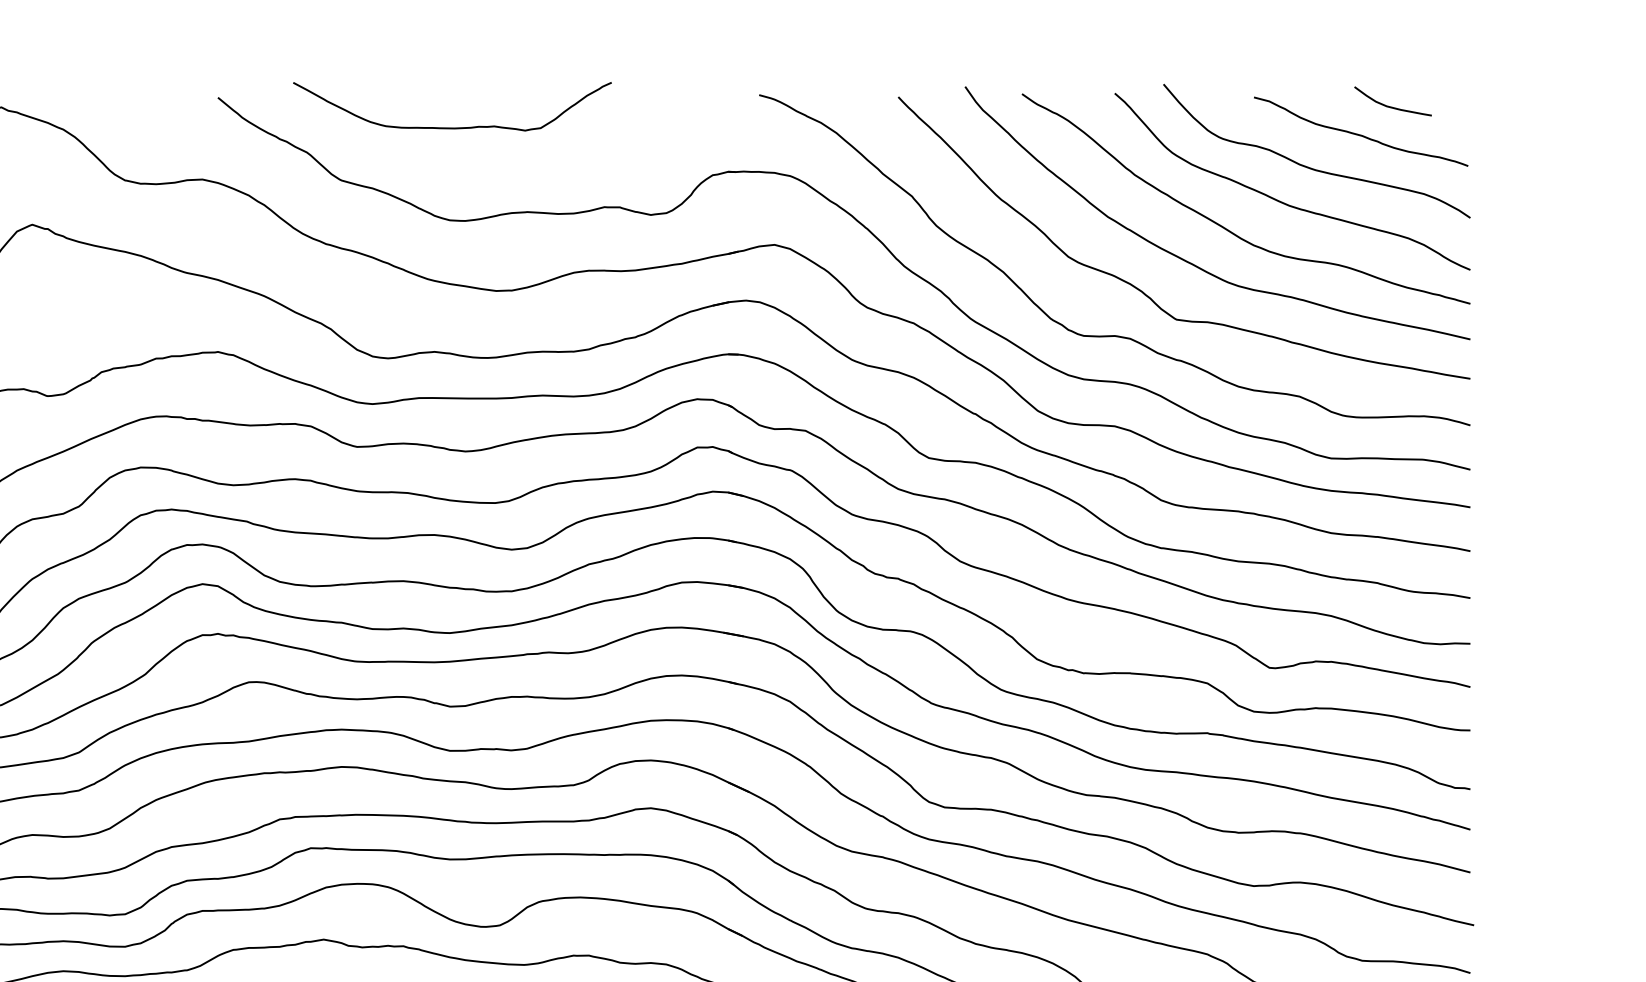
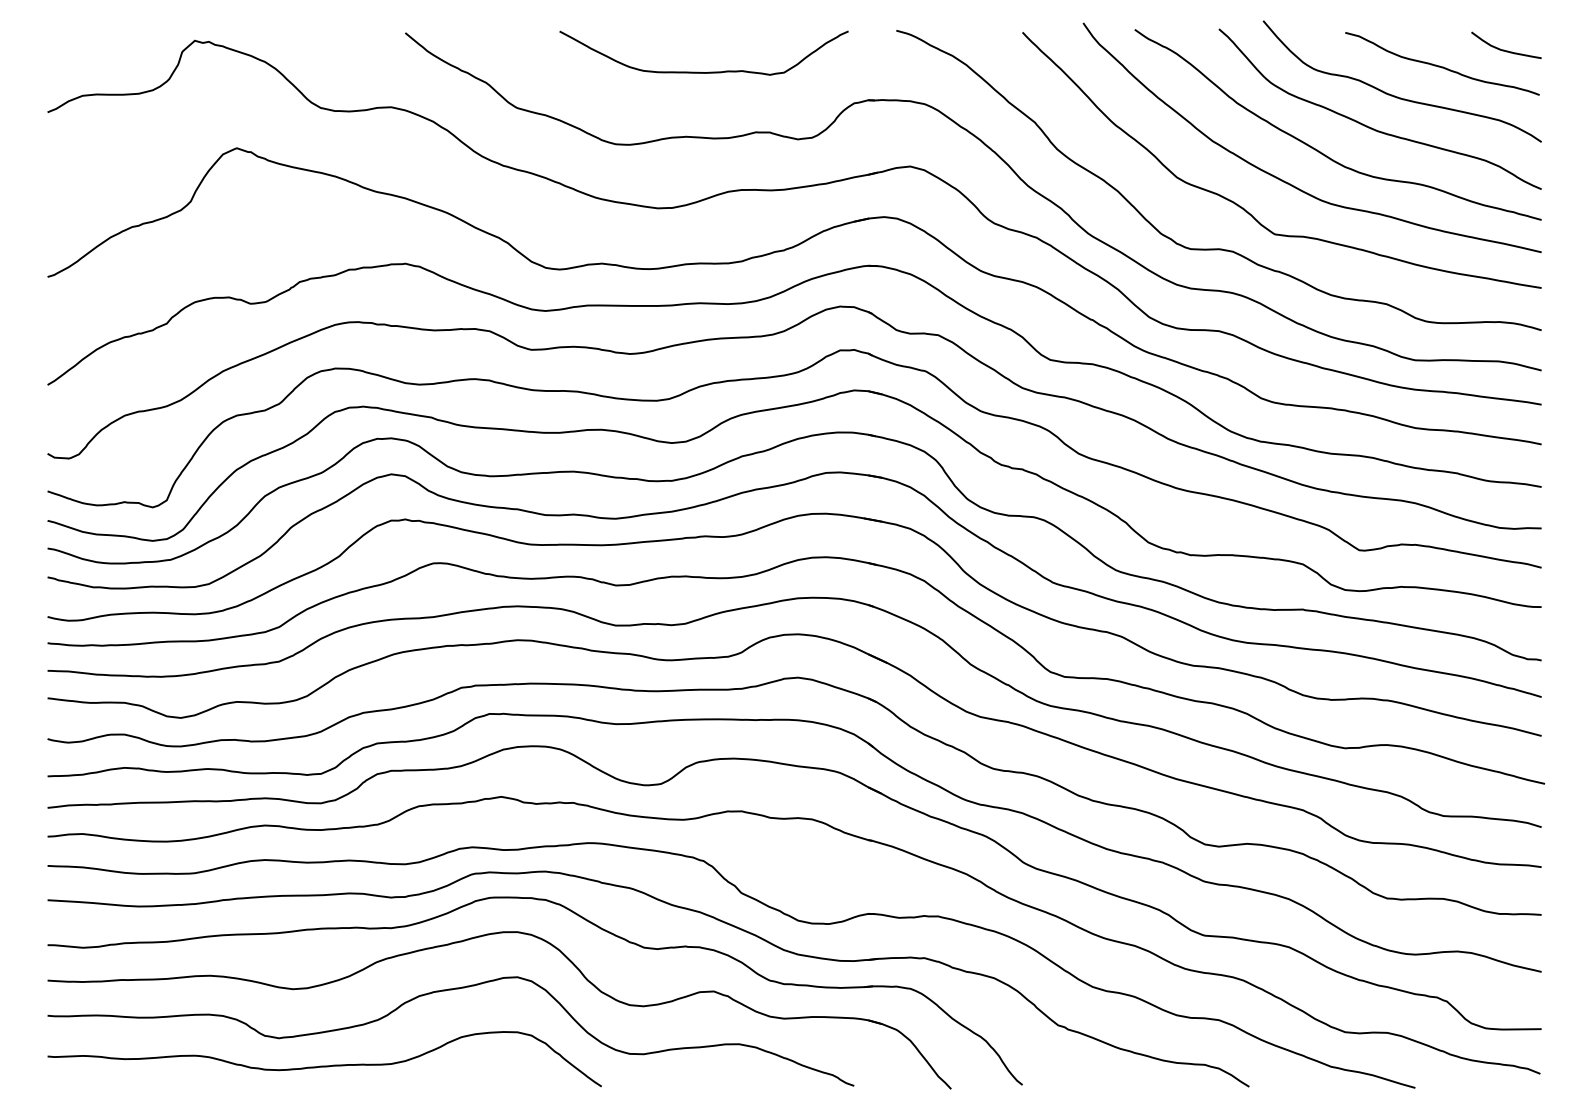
curve: (1390, 105) -> (1504, 49), moved
curve: (446, 126) -> (698, 71), moved

